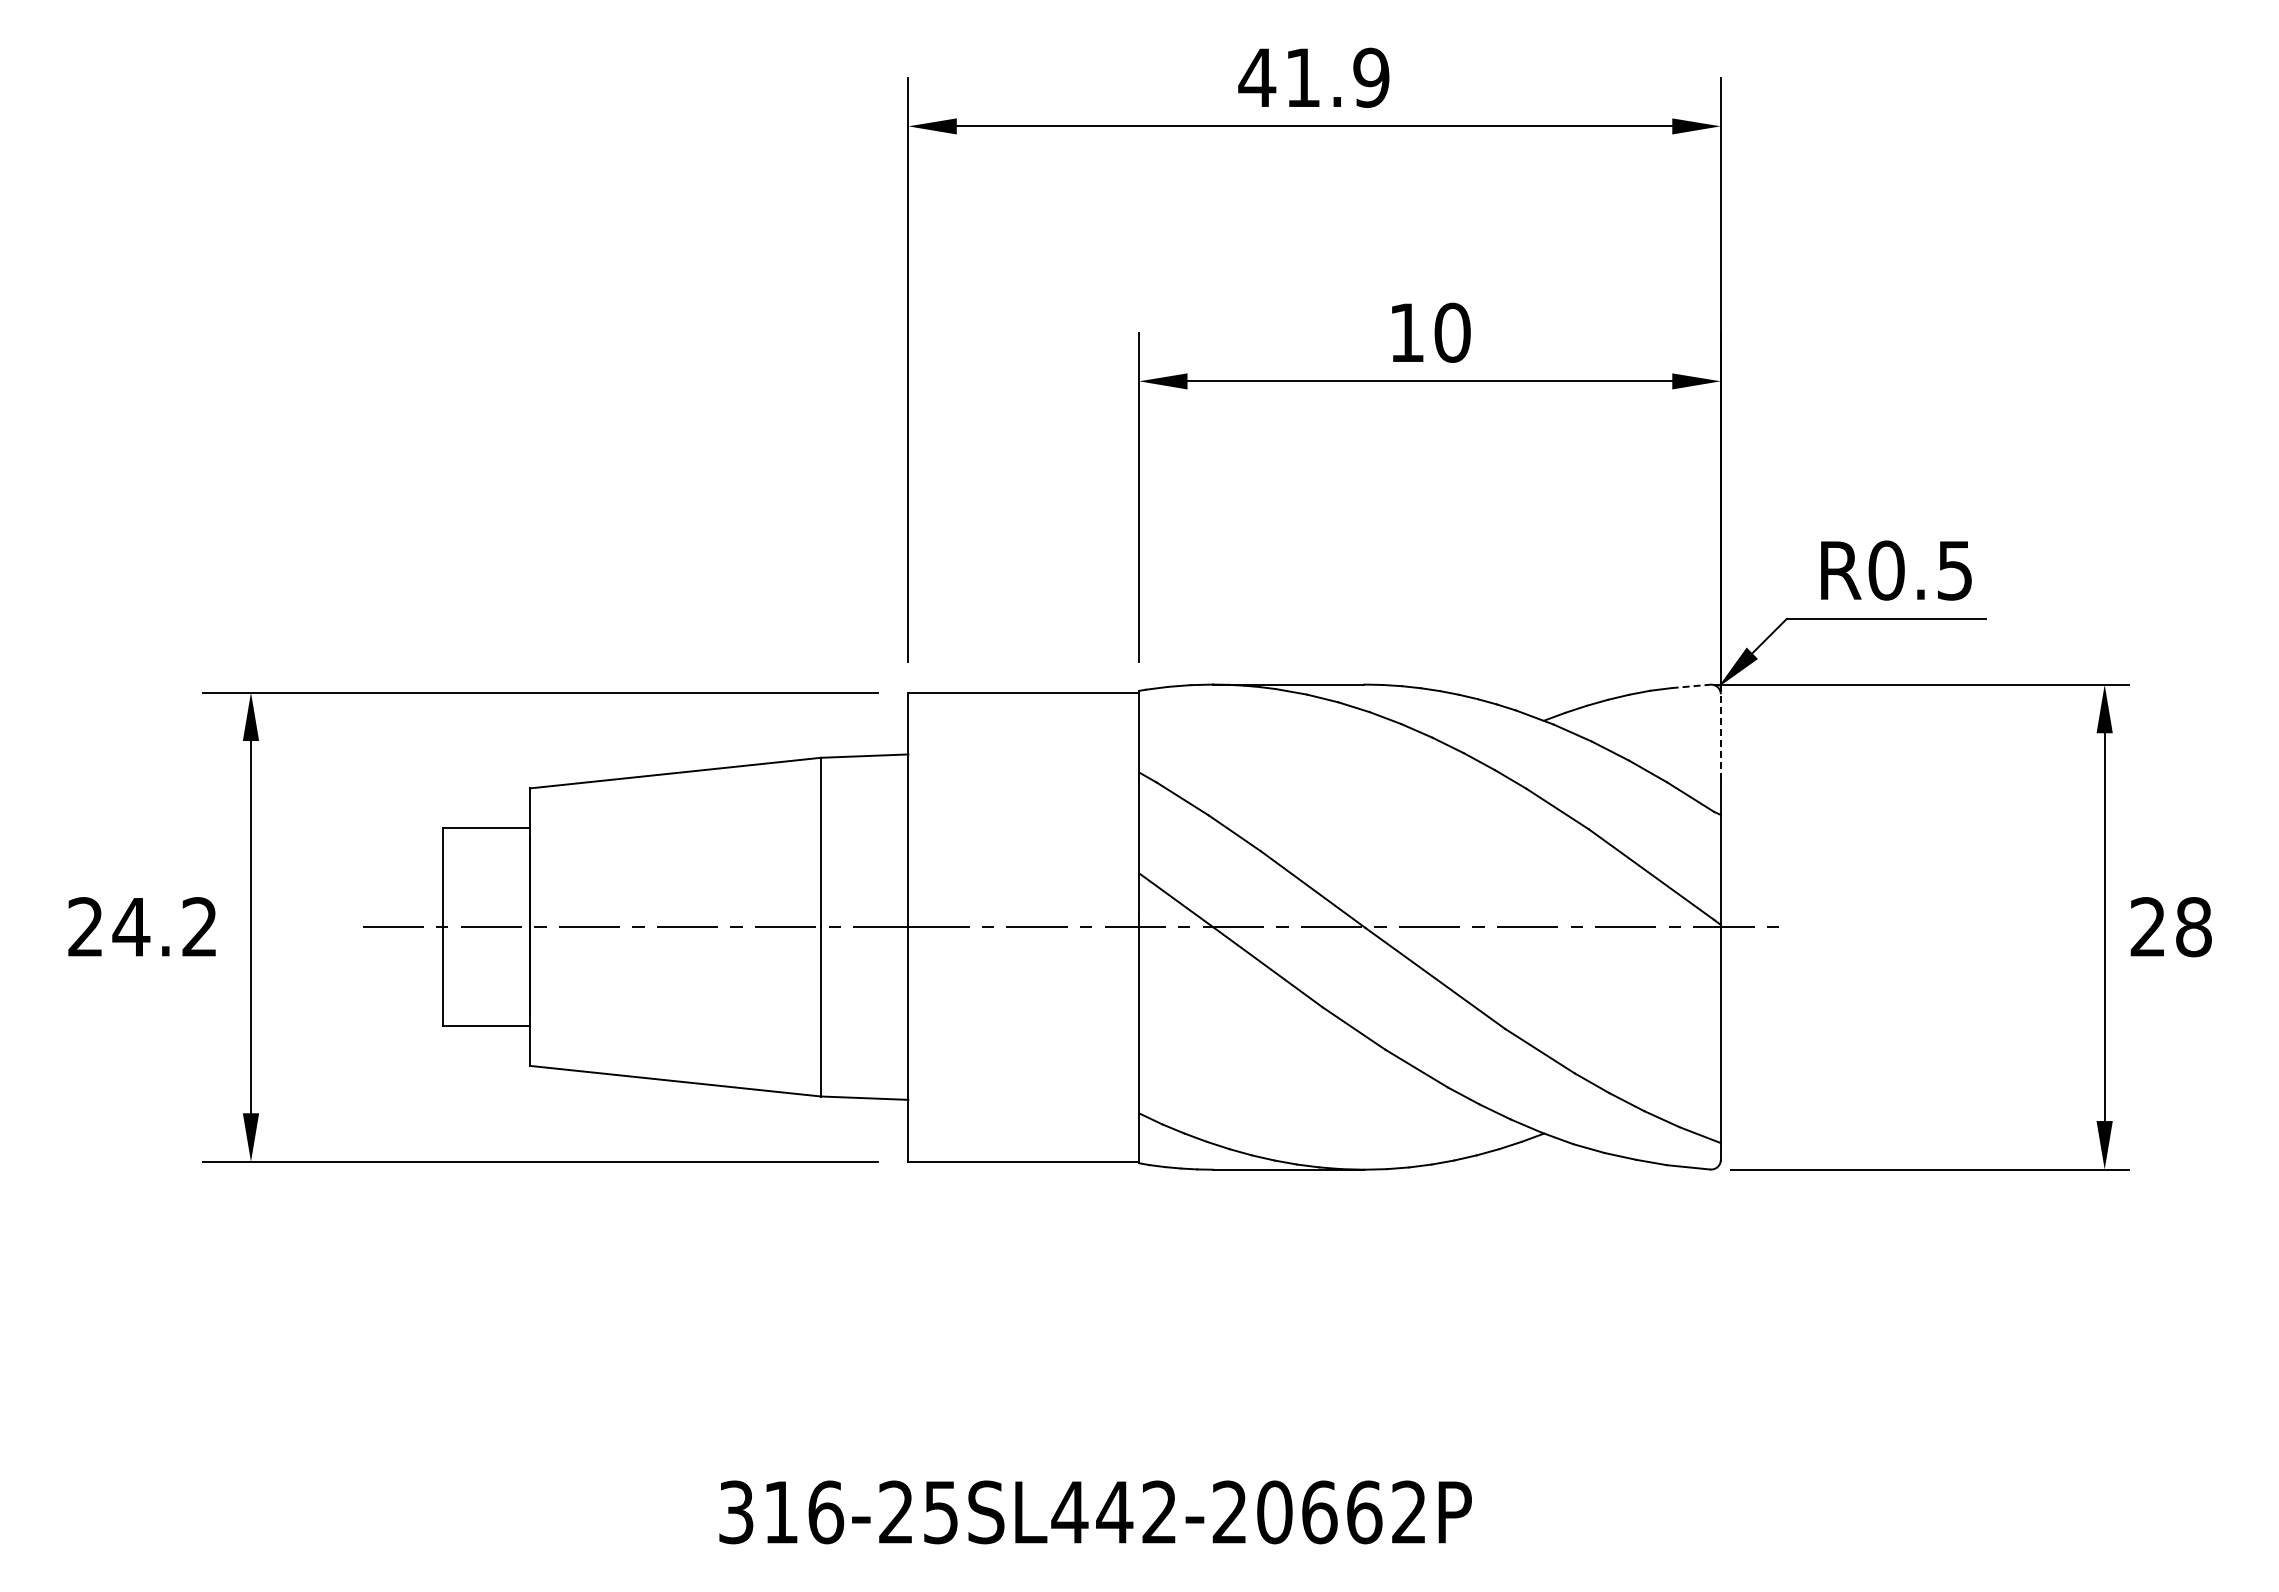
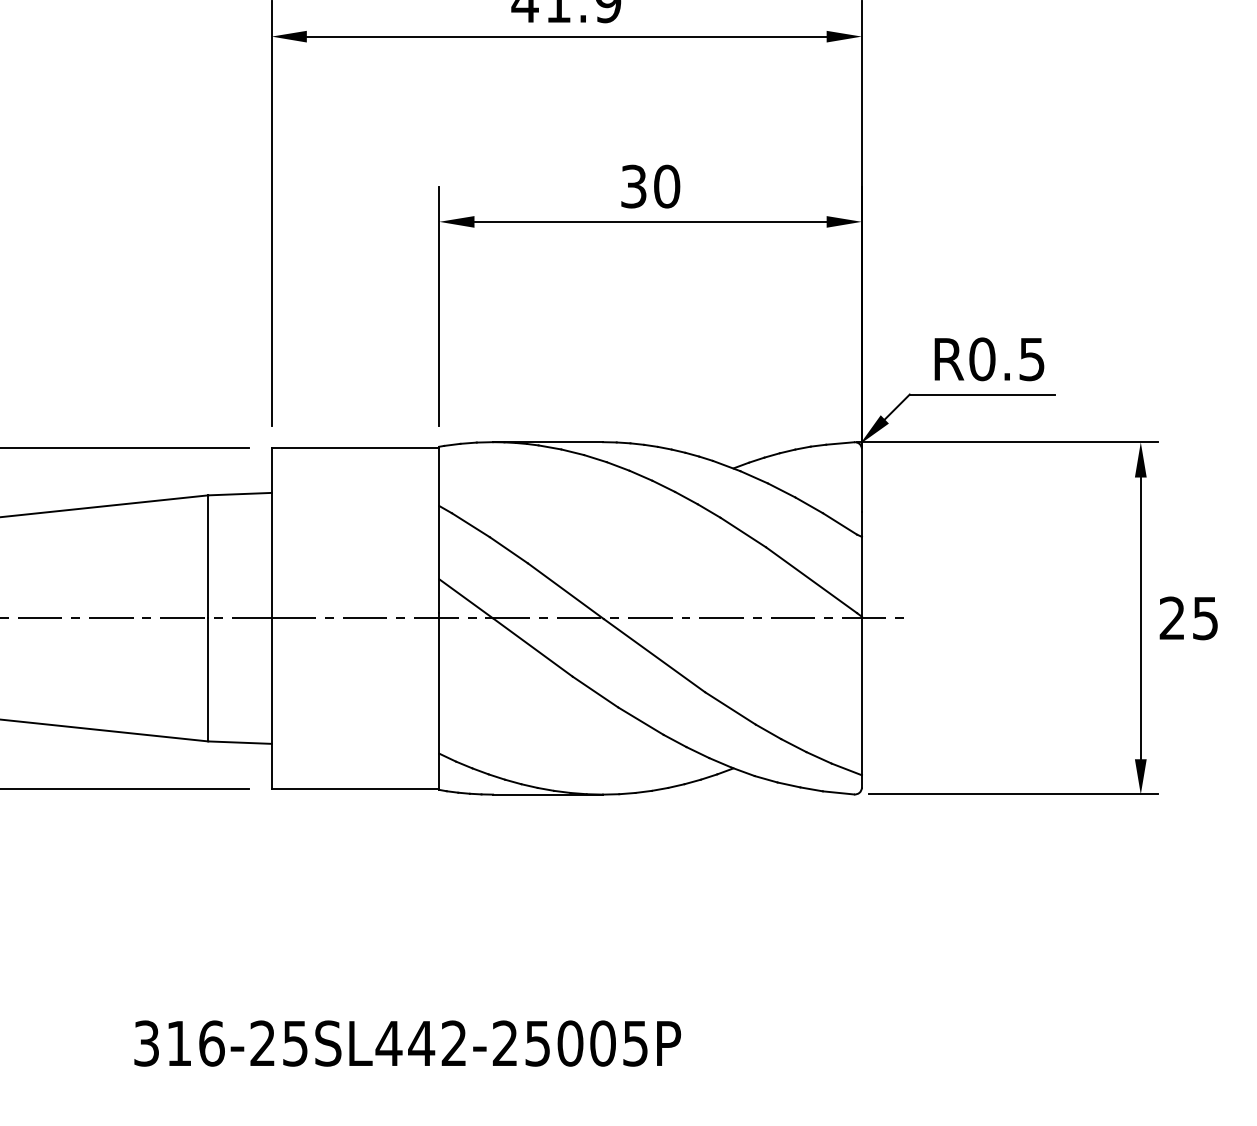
text: (1406, 332) -> (633, 186), 10 -> 30
line: (1691, 686) -> (840, 443), dashed -> solid
line: (1720, 737) -> (861, 480), dashed -> solid
text: (2193, 927) -> (1205, 618), 28 -> 25
text: (1341, 1512) -> (586, 1043), 316-25SL442-20662P -> 316-25SL442-25005P

